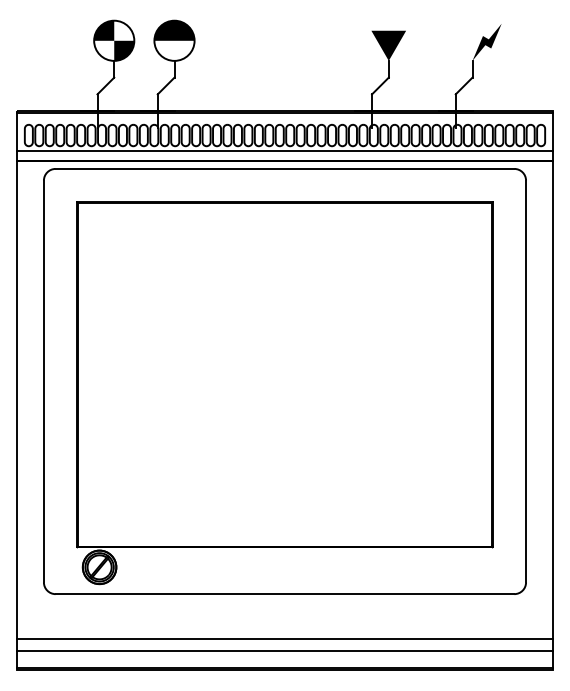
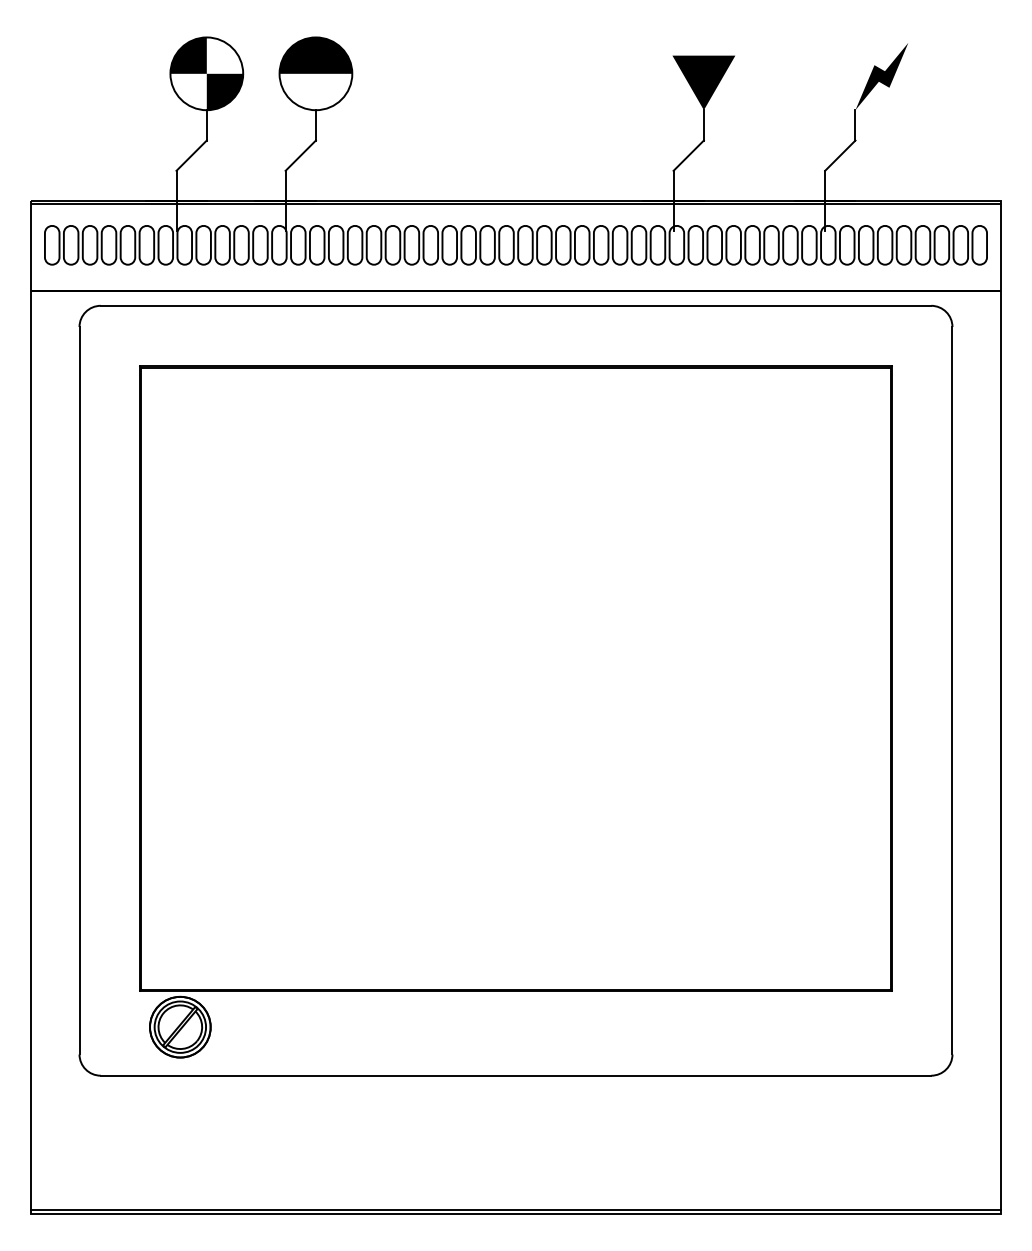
line: (284, 151) -> (515, 274), removed
line: (284, 639) -> (515, 1157), removed
line: (284, 651) -> (515, 1179), removed

